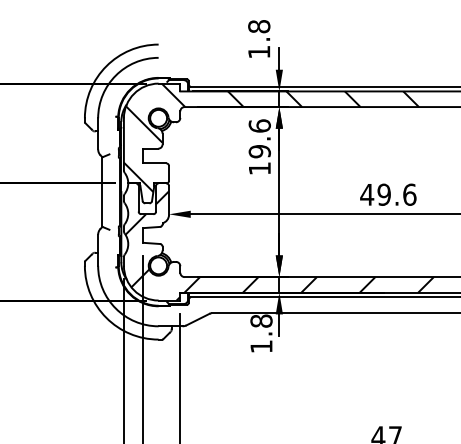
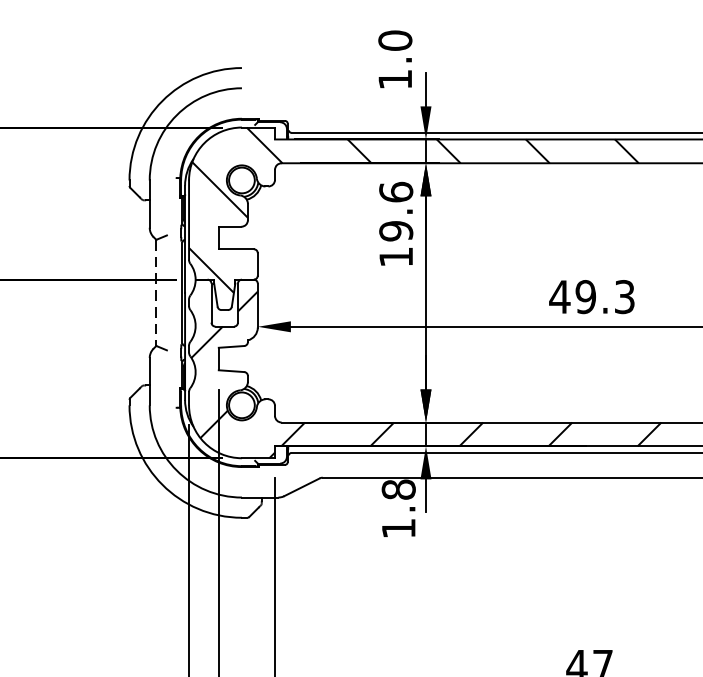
text: (259, 26) -> (395, 40), 1.8 -> 1.0
line: (102, 192) -> (156, 293), solid -> dashed
text: (409, 194) -> (624, 296), 49.6 -> 49.3

